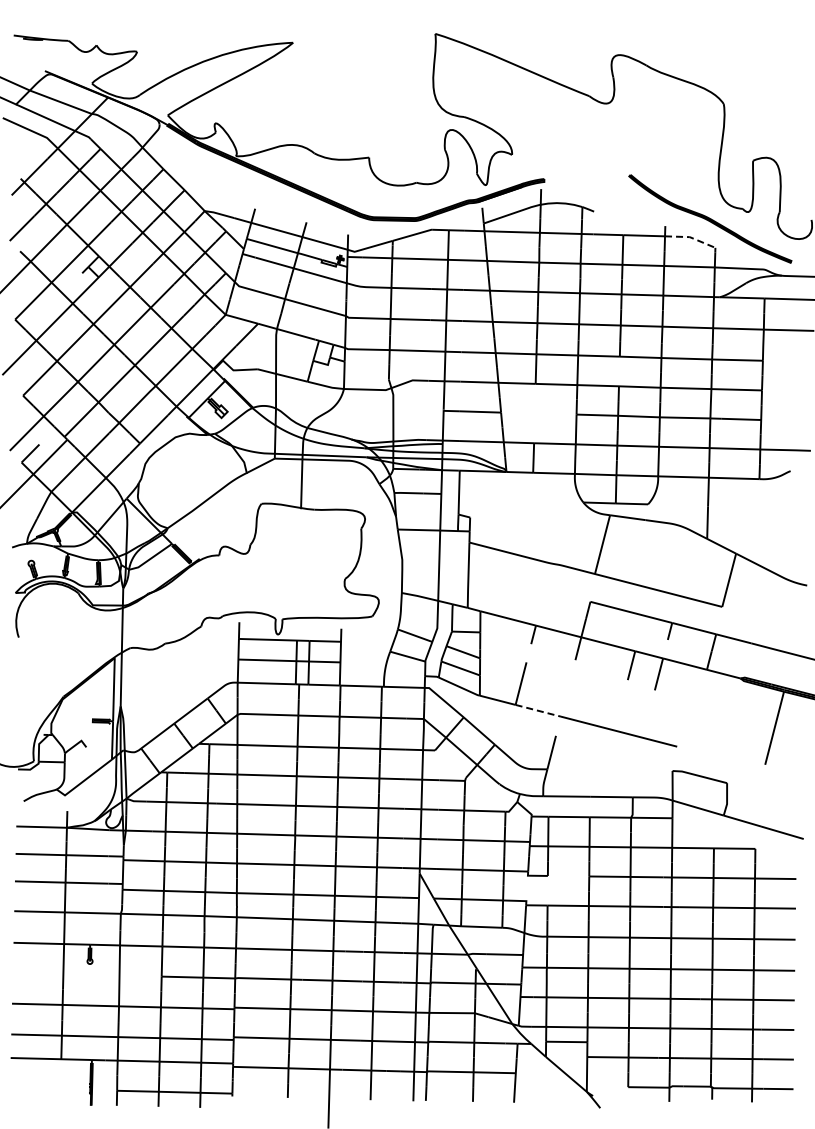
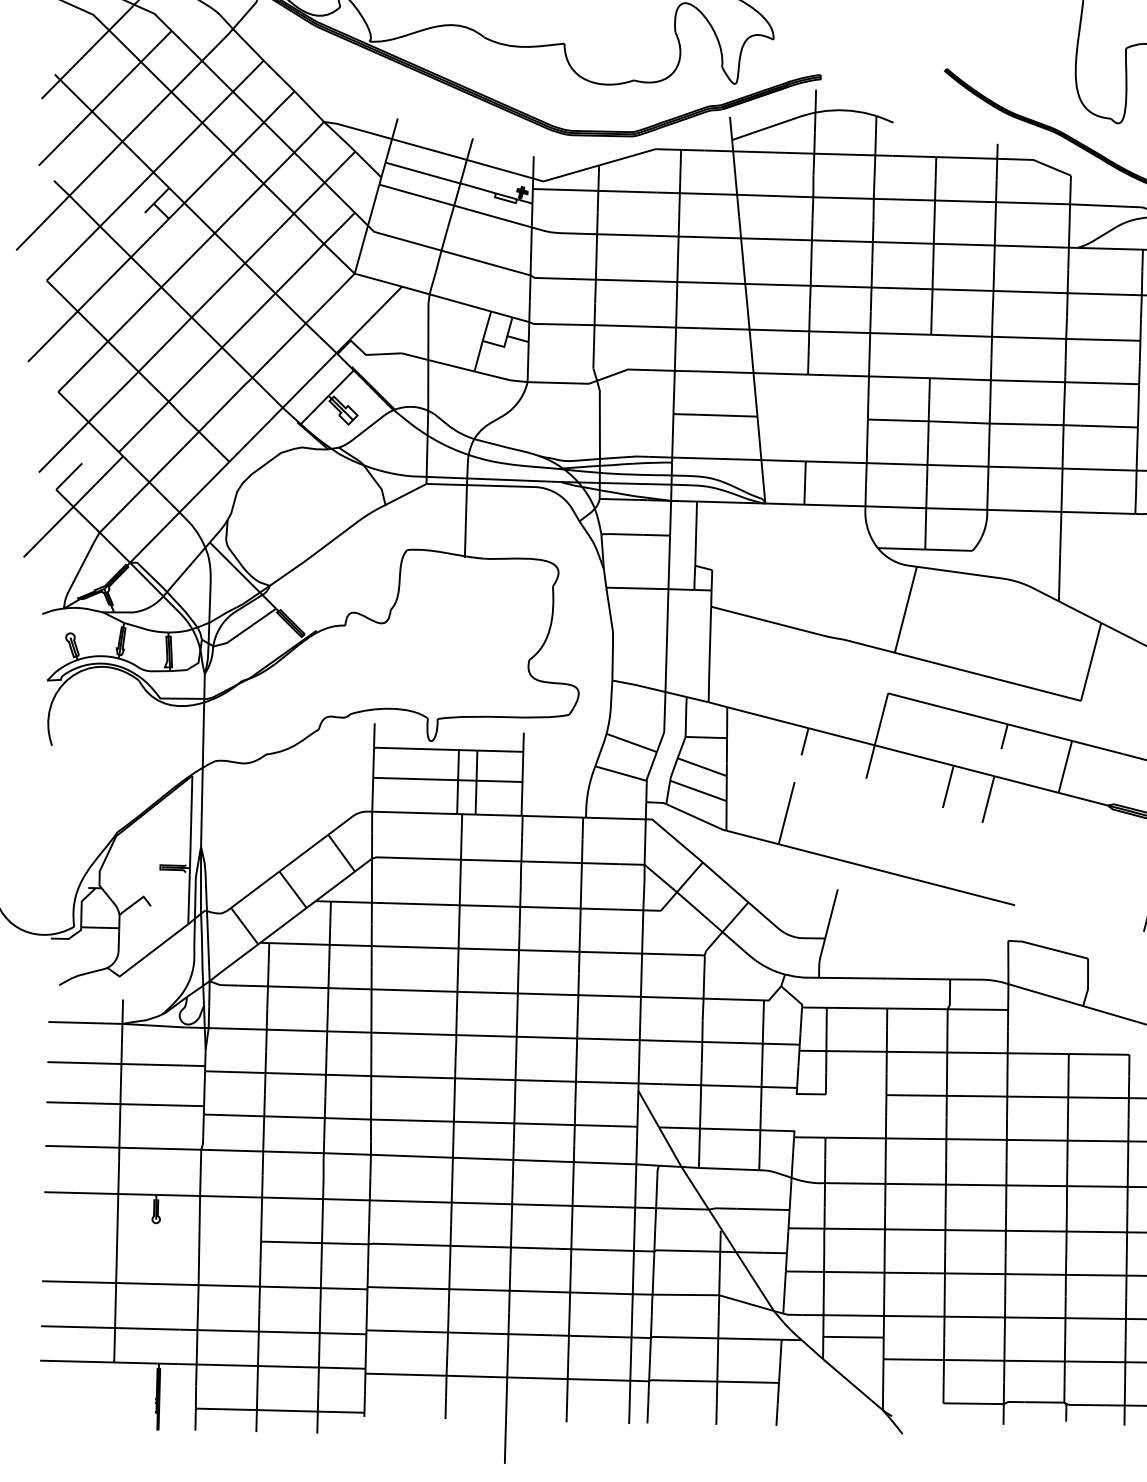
line: (690, 237) -> (1034, 160), dashed -> solid
line: (538, 710) -> (812, 852), dashed -> solid

